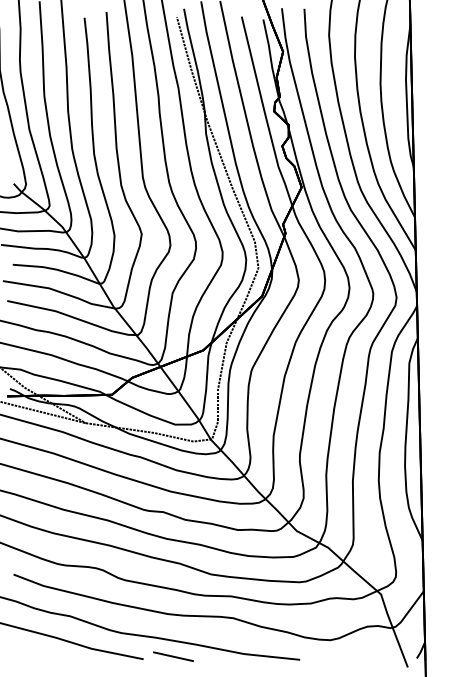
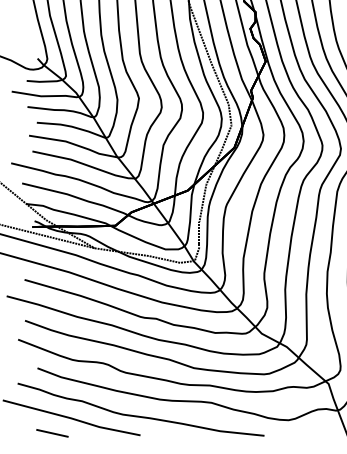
line: (173, 656) -> (52, 433), moved

